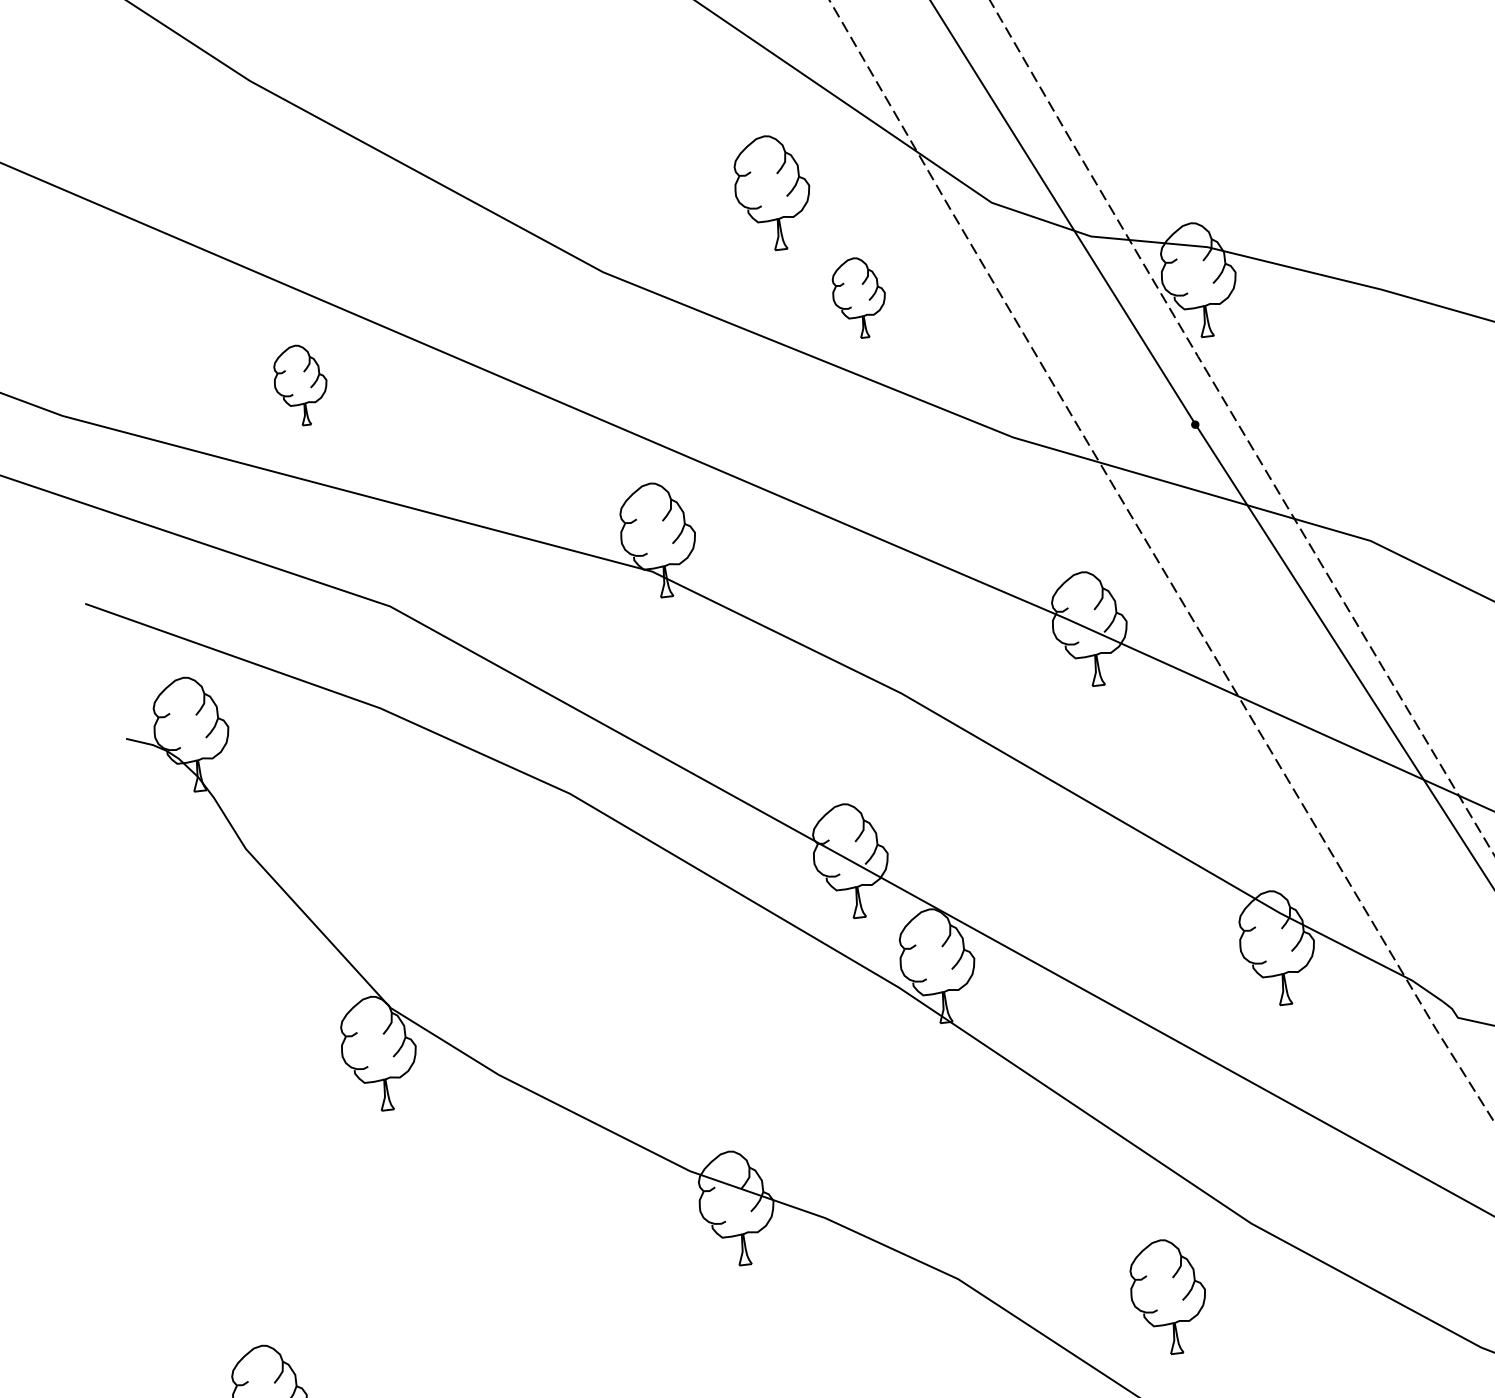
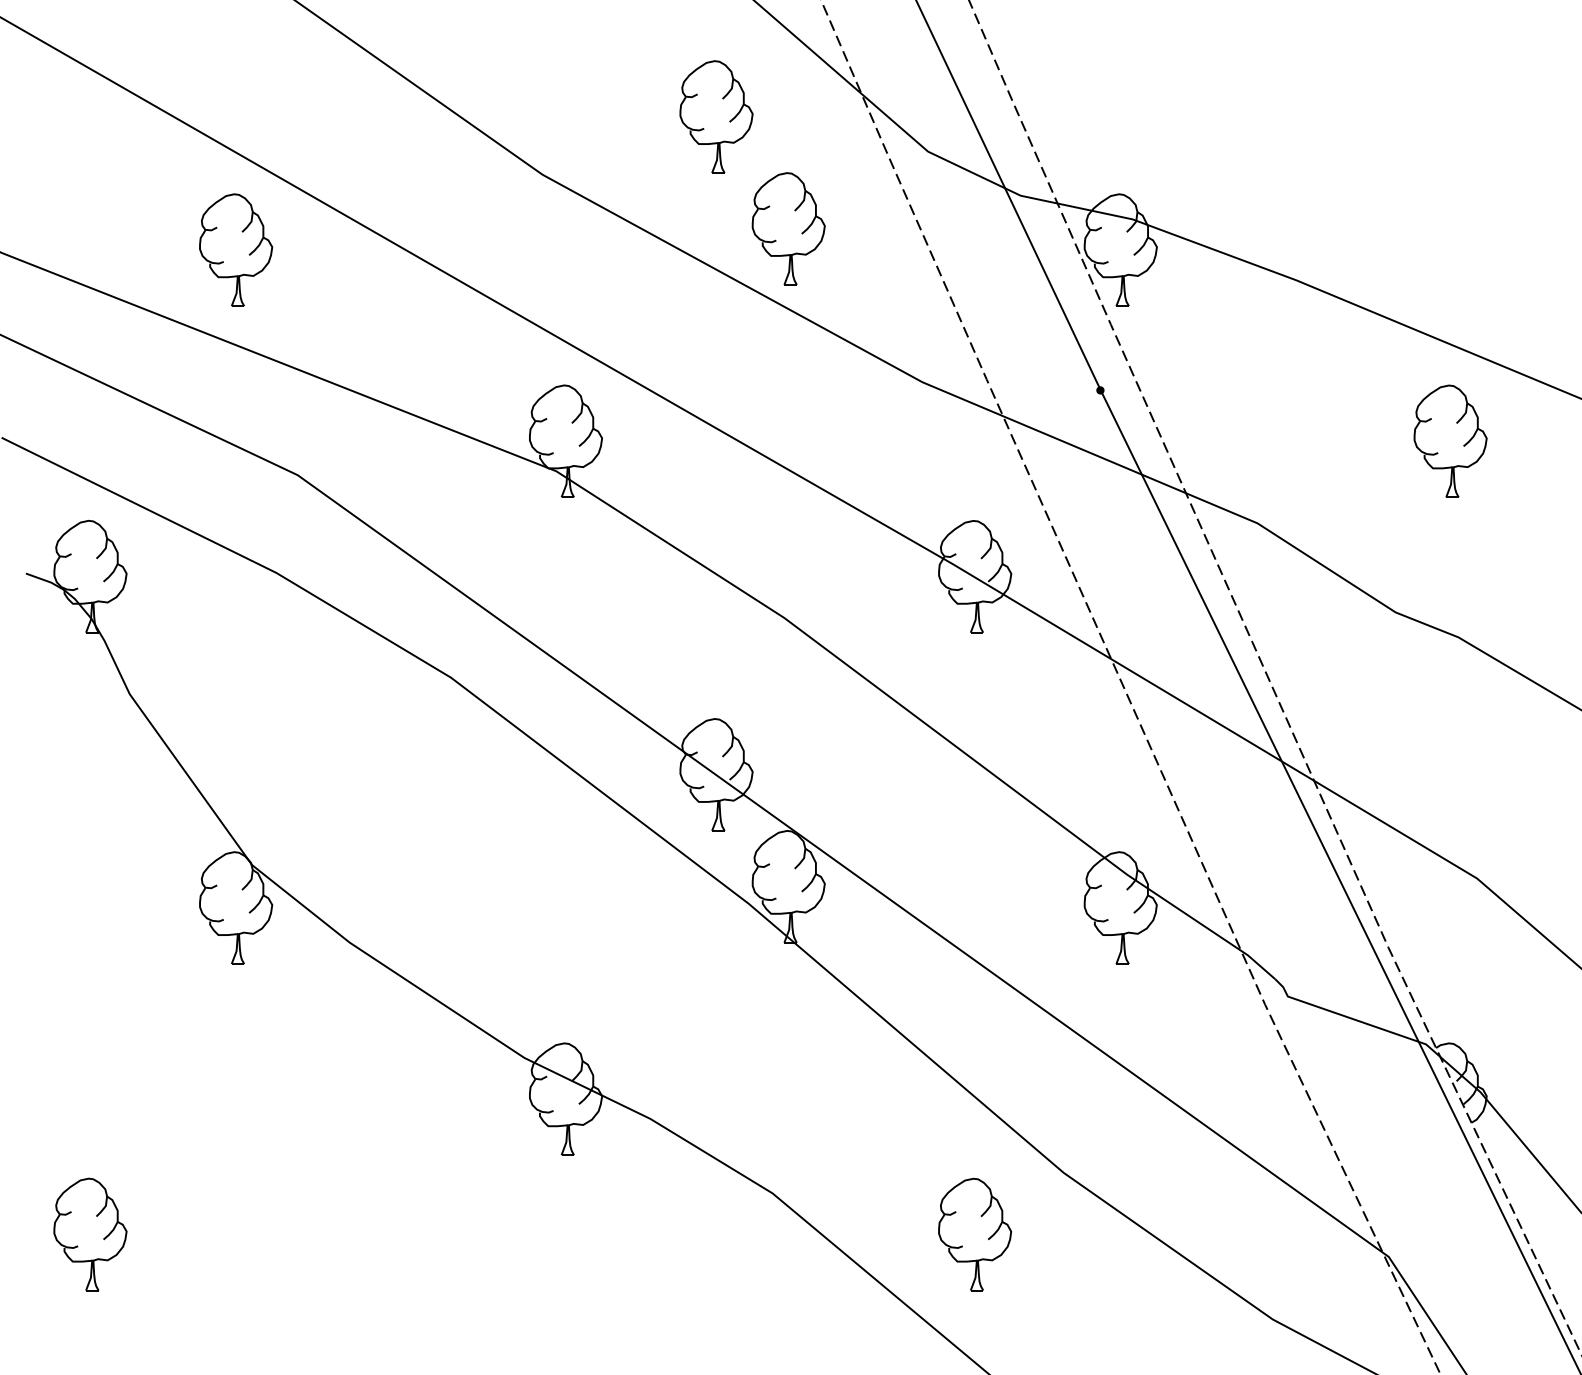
part: (859, 297) -> (788, 228), size x1.43
part: (301, 384) -> (236, 249), size x1.43

